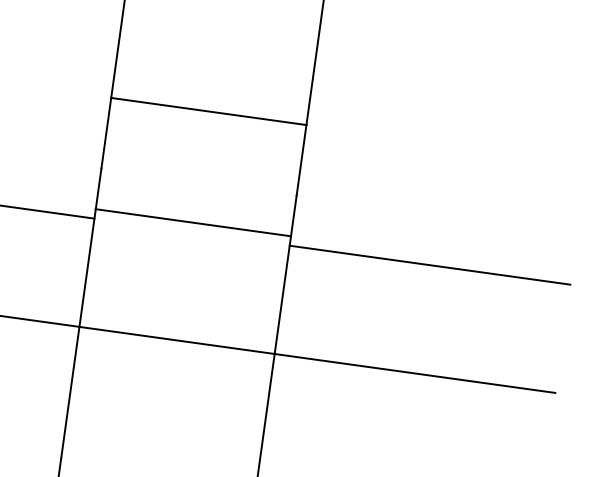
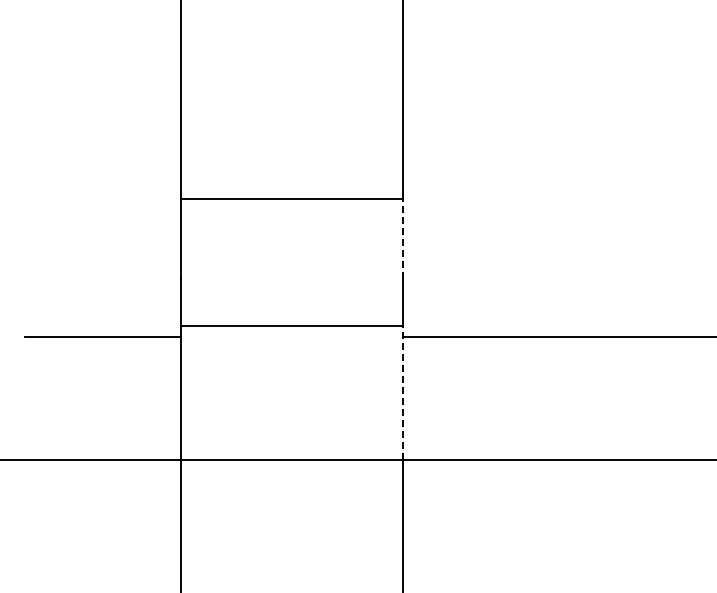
line: (301, 159) -> (403, 238), solid -> dashed
line: (282, 294) -> (403, 392), solid -> dashed

